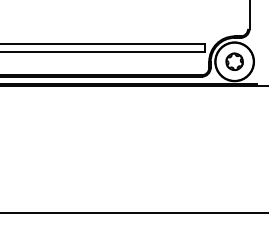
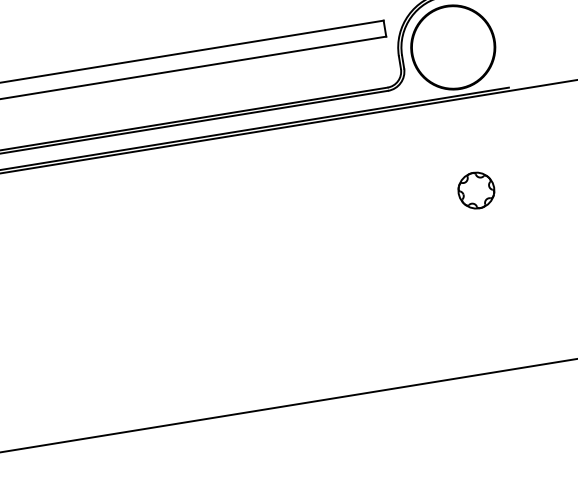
part: (234, 61) -> (475, 189), moved

